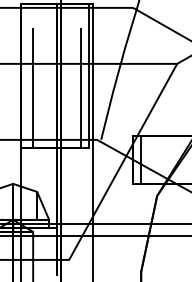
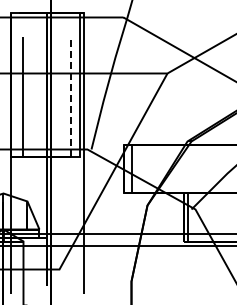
line: (81, 86) -> (71, 96), solid -> dashed

